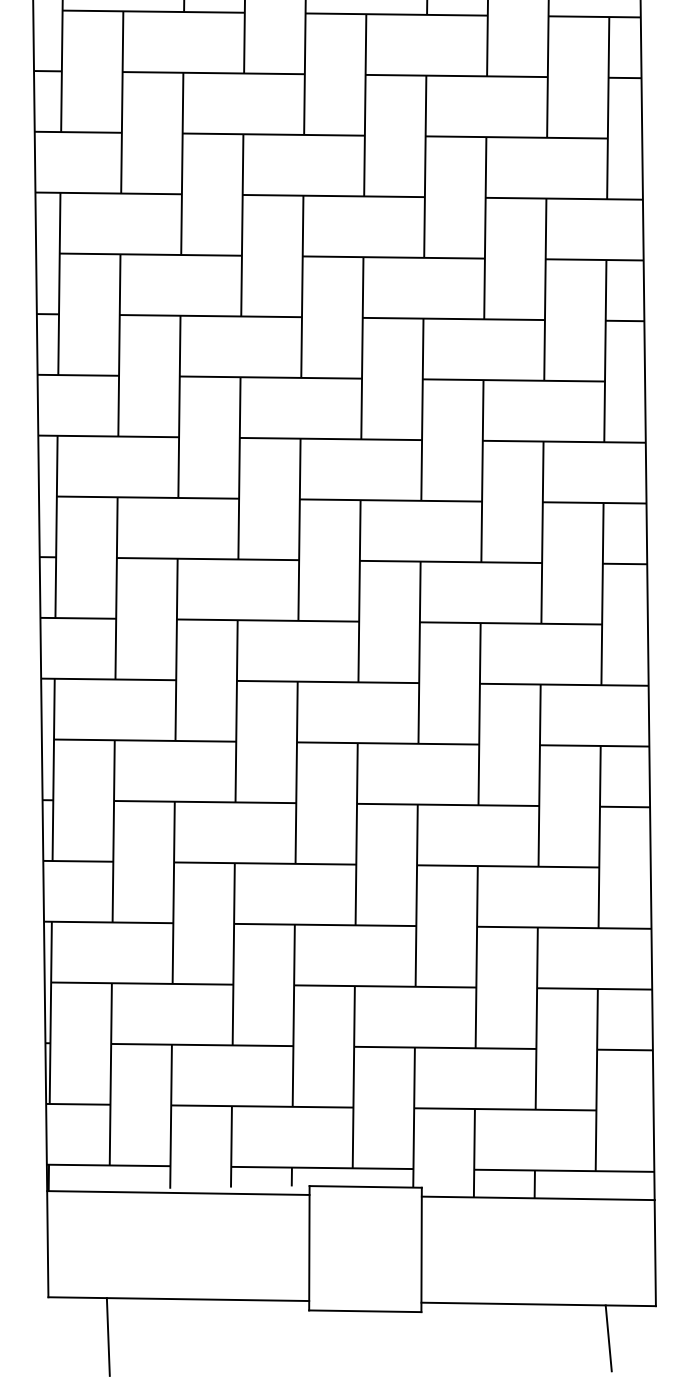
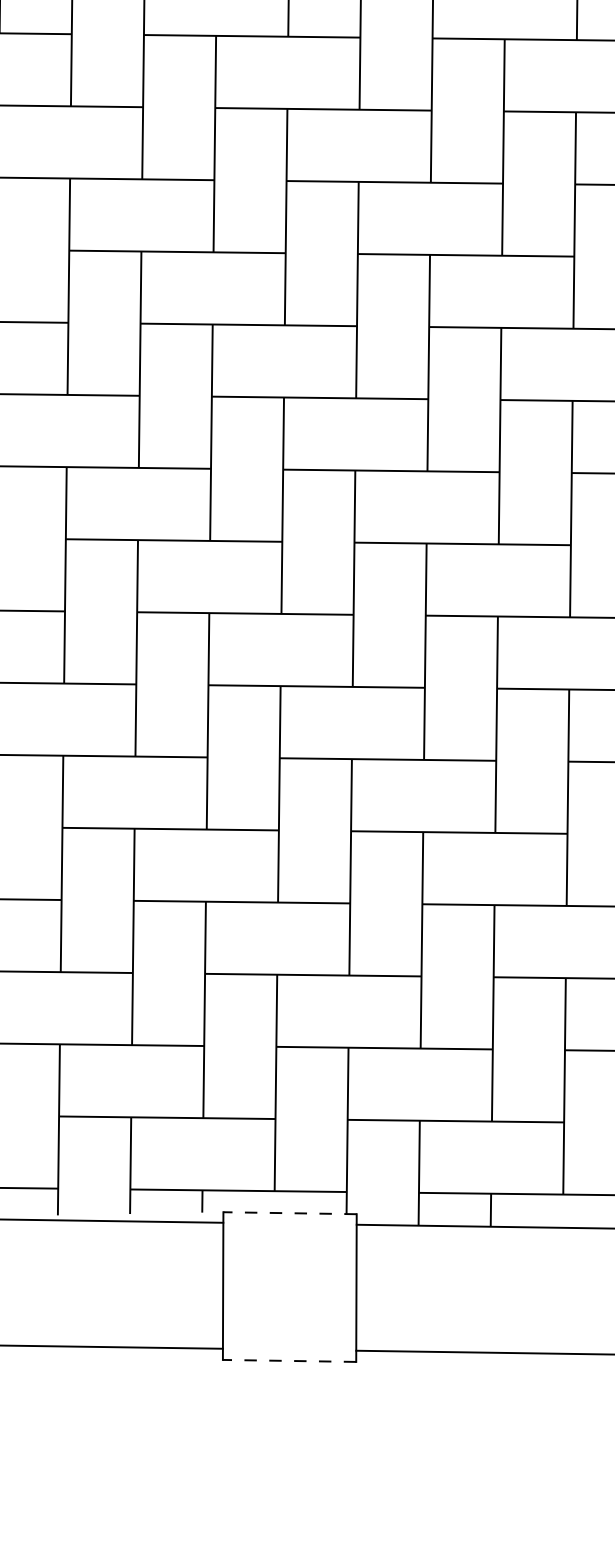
line: (365, 1186) -> (289, 1212), solid -> dashed
line: (364, 1311) -> (288, 1361), solid -> dashed
line: (608, 1338) -> (578, 1393), removed

